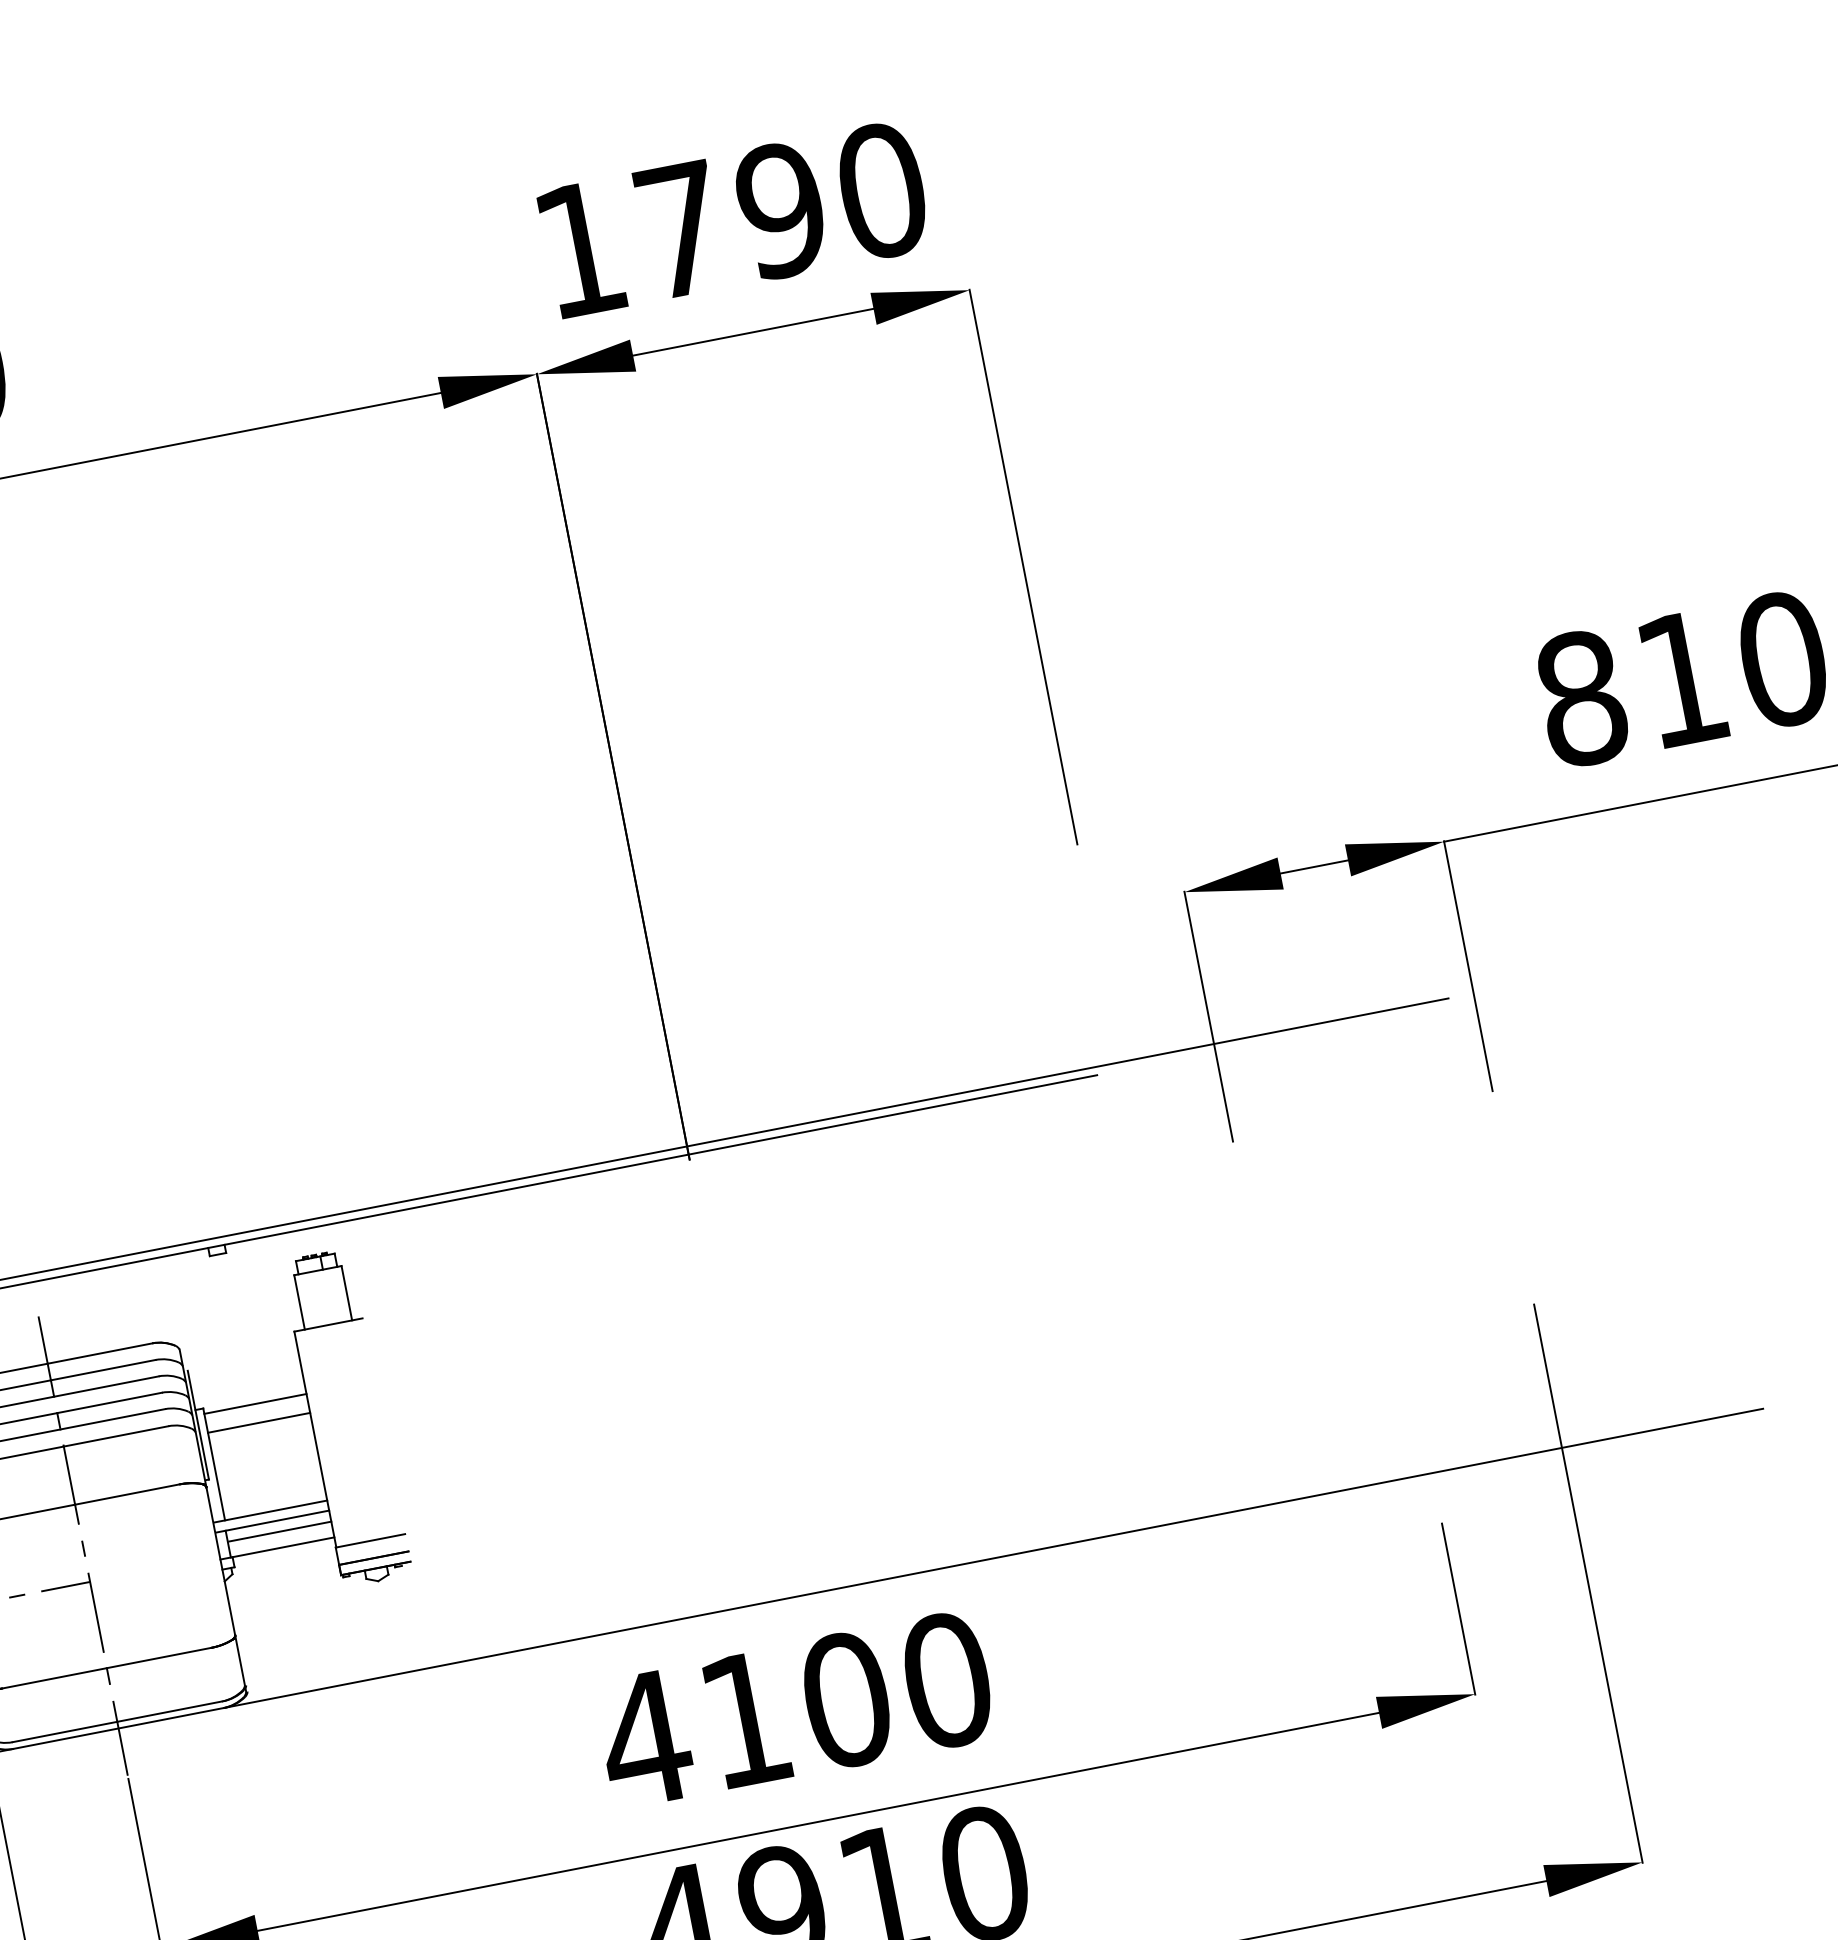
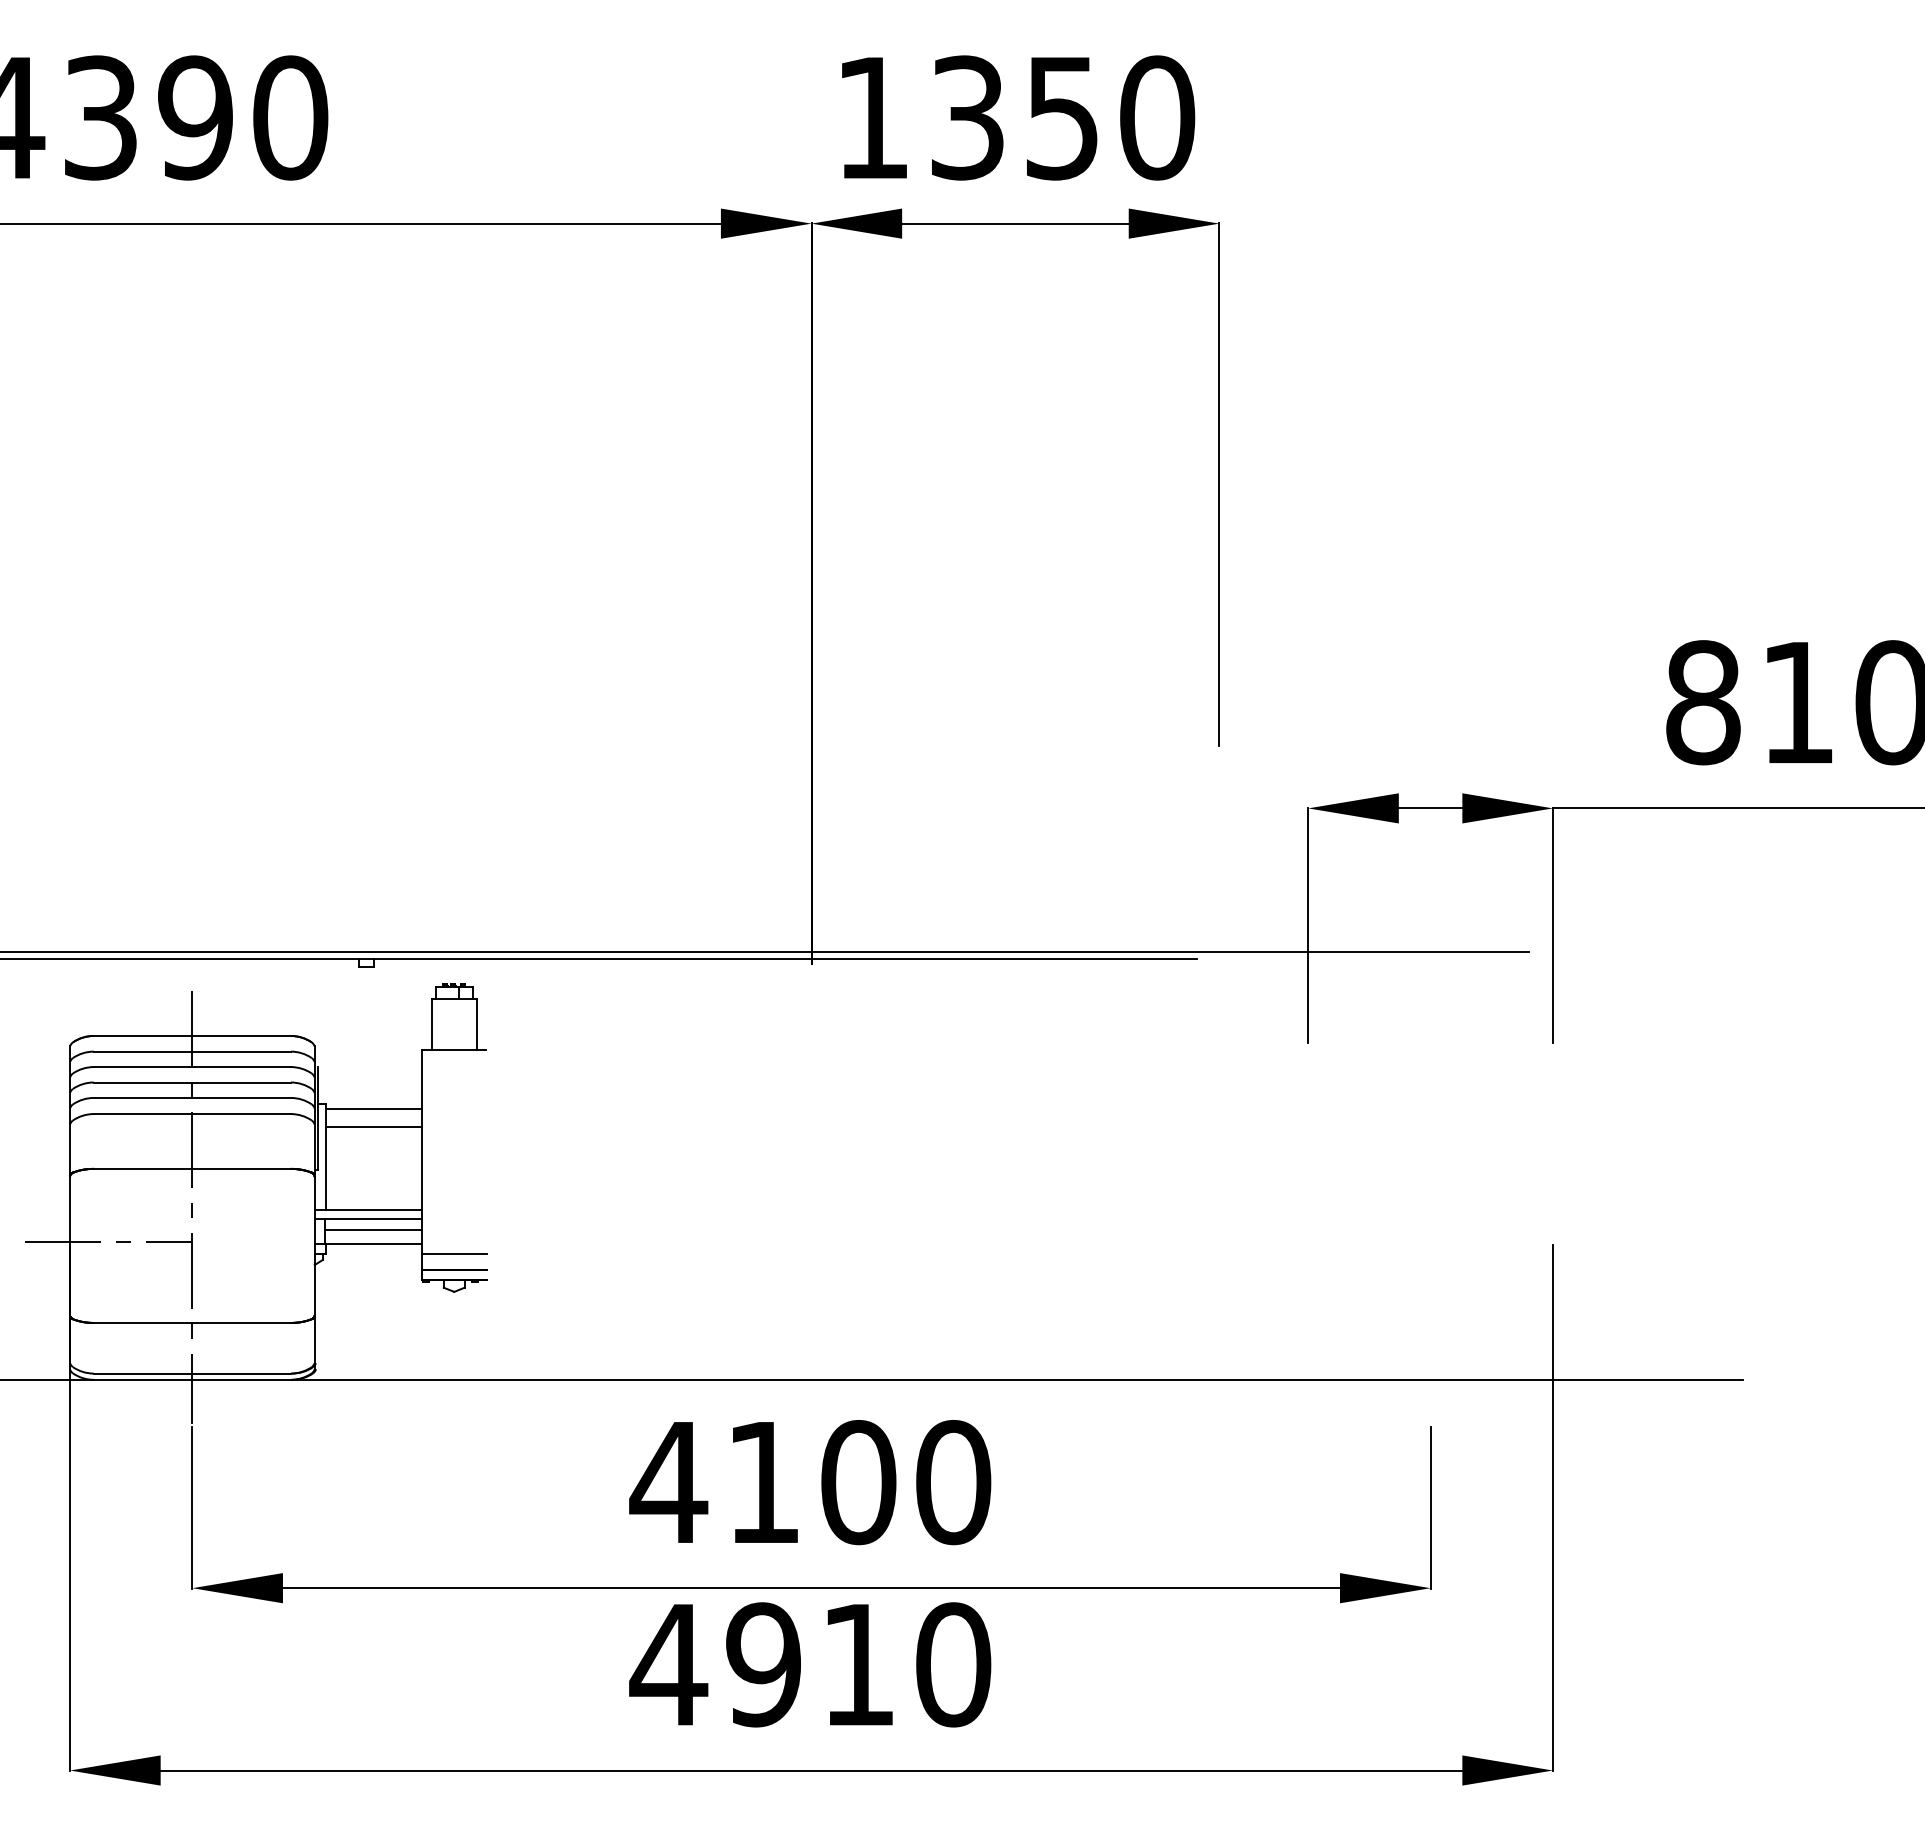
text: (731, 219) -> (1015, 117), 1790 -> 1350

